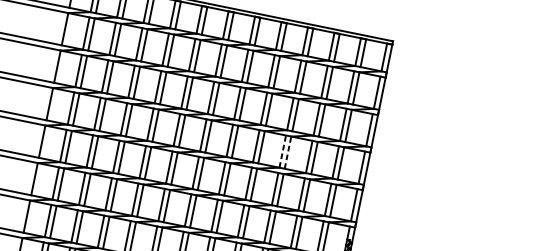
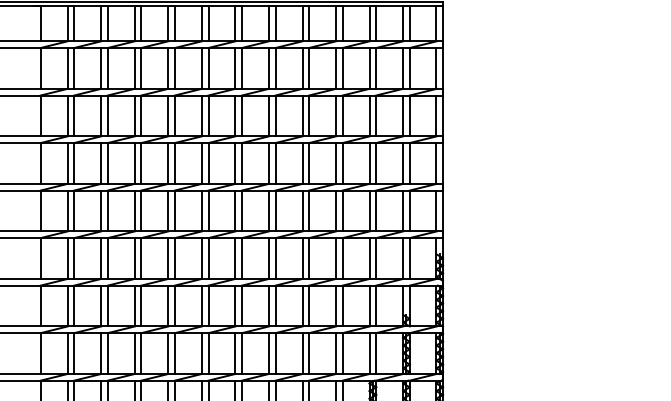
line: (283, 150) -> (336, 162), dashed -> solid
line: (288, 151) -> (342, 162), dashed -> solid

